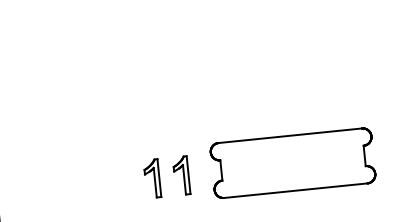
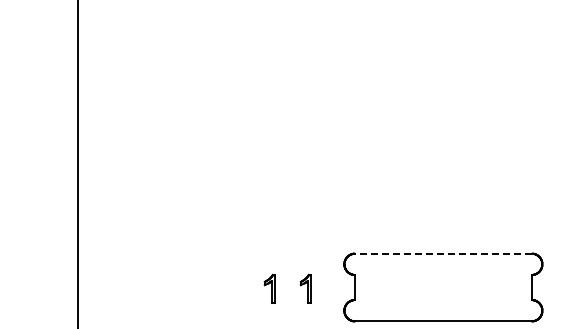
line: (289, 135) -> (442, 253), solid -> dashed
part: (181, 175) -> (305, 288), size x0.6
part: (152, 178) -> (269, 288), size x0.6

